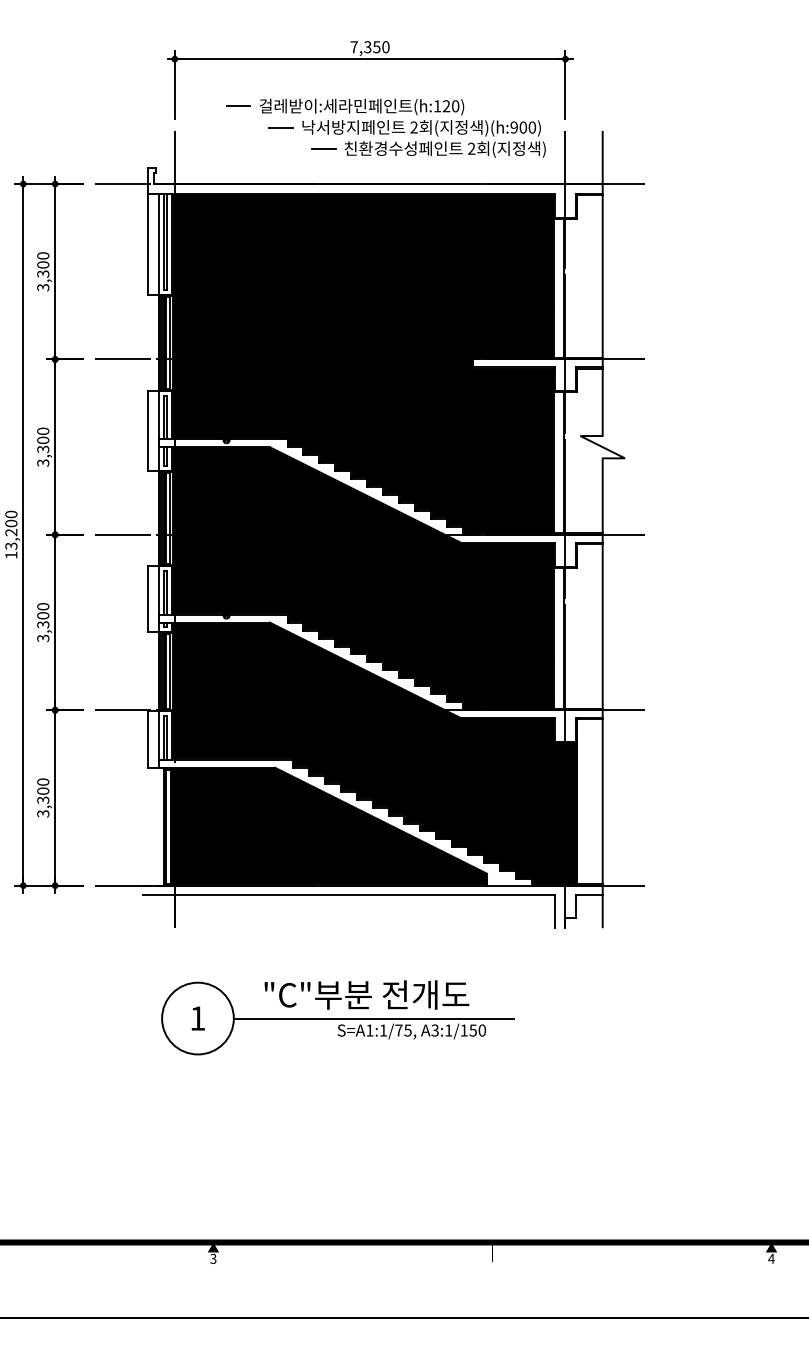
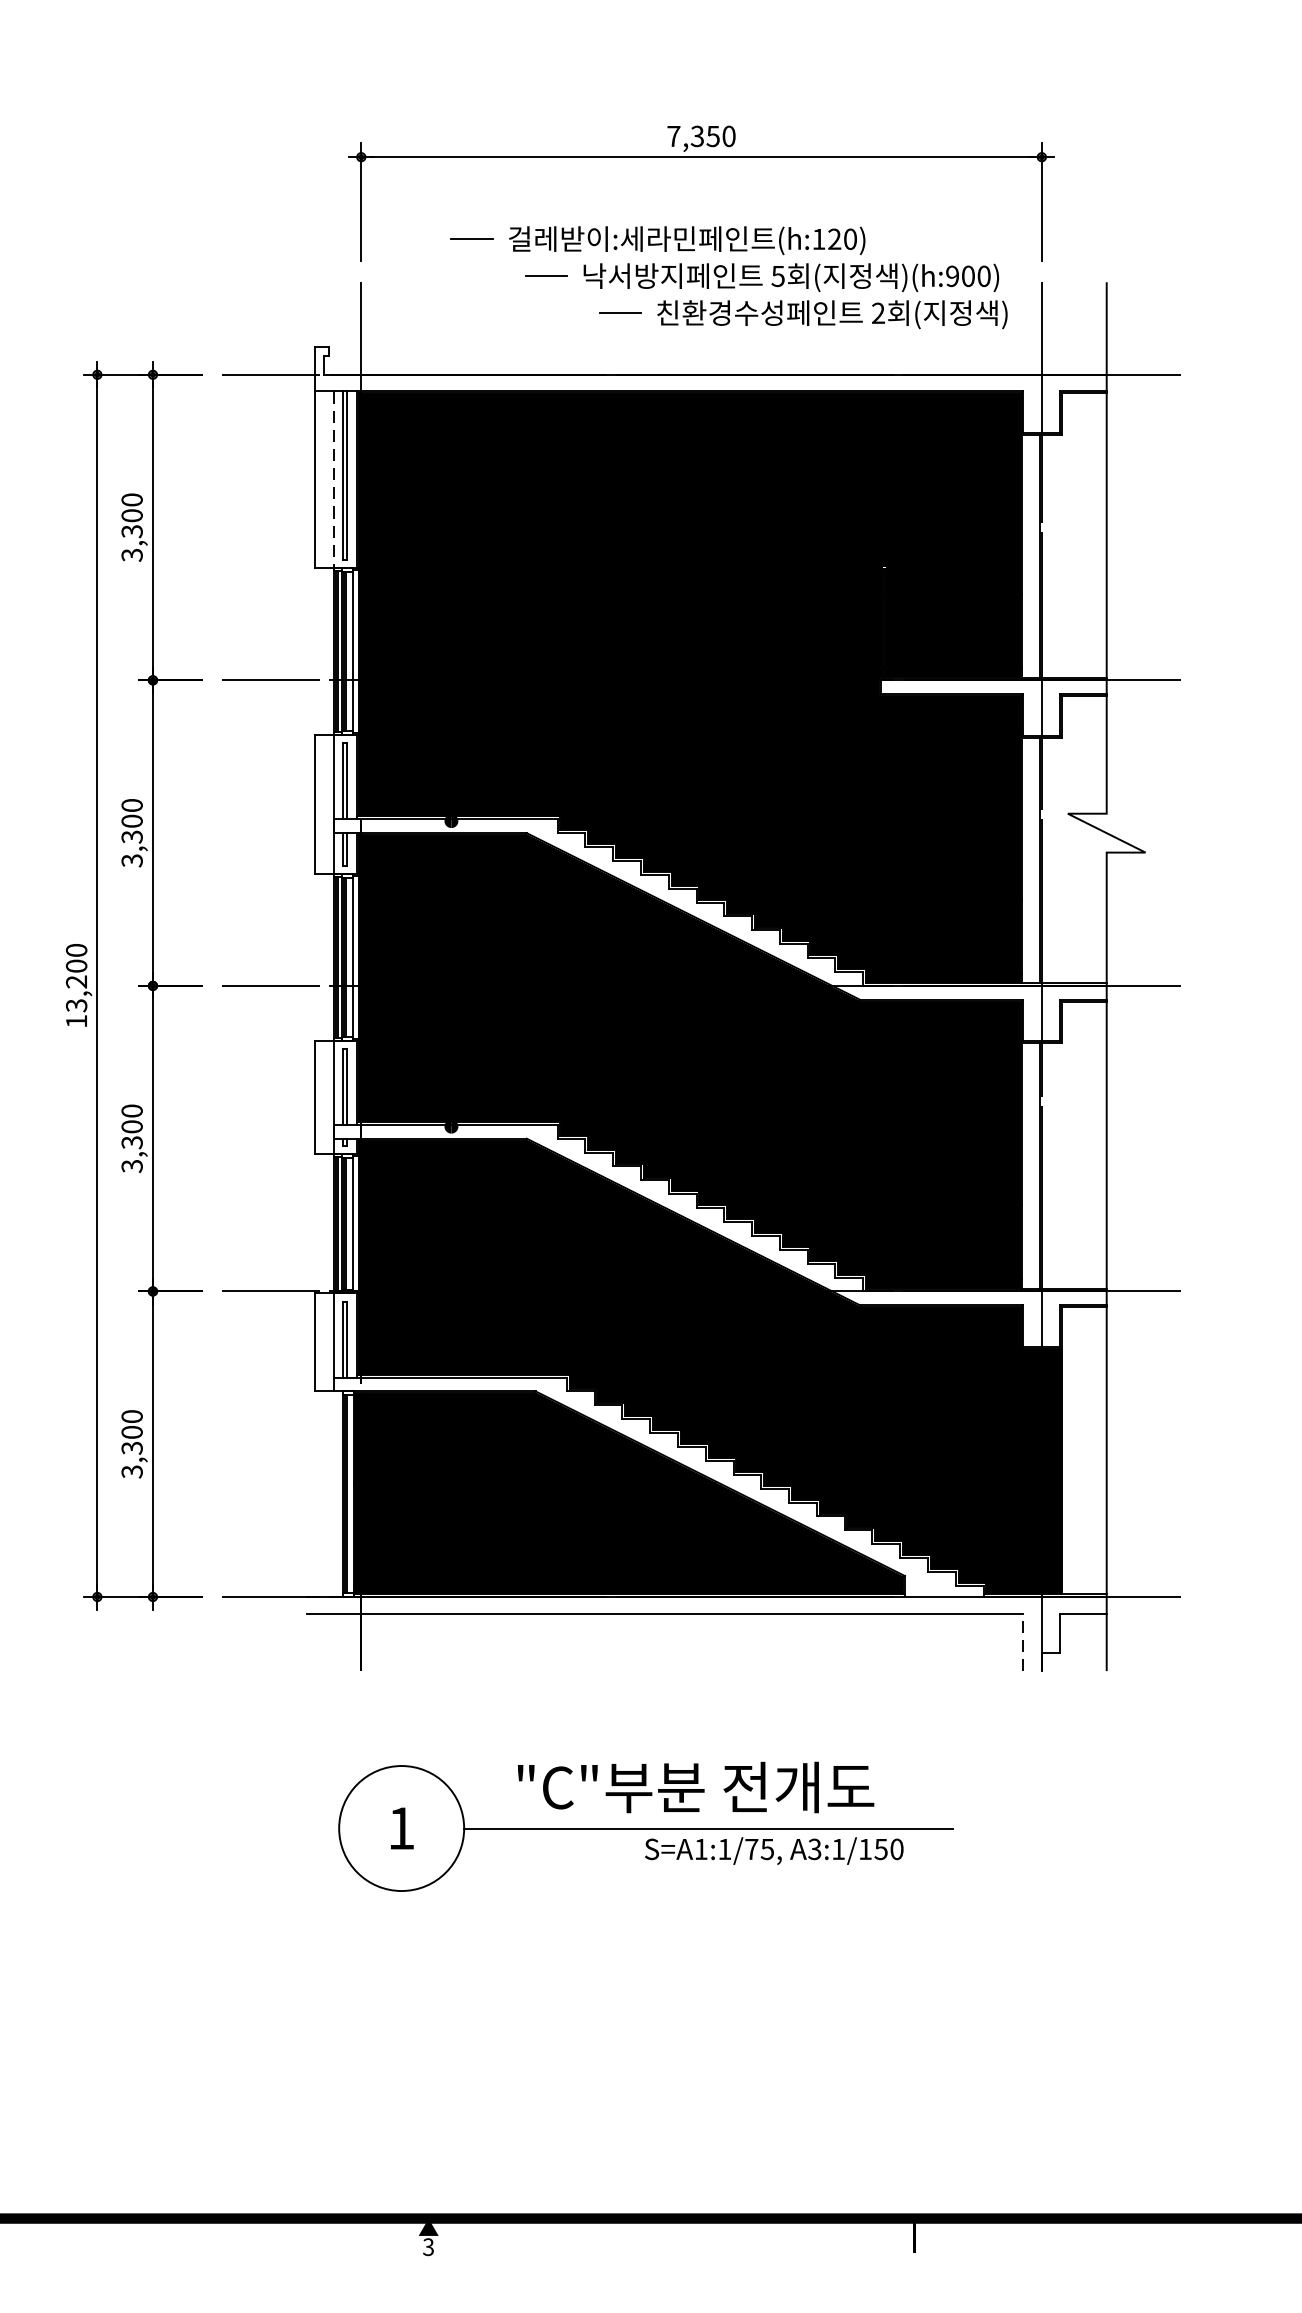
text: (413, 127) -> (777, 276), 2 -> 5
line: (158, 244) -> (332, 480), solid -> dashed
line: (554, 911) -> (1022, 1641), solid -> dashed

